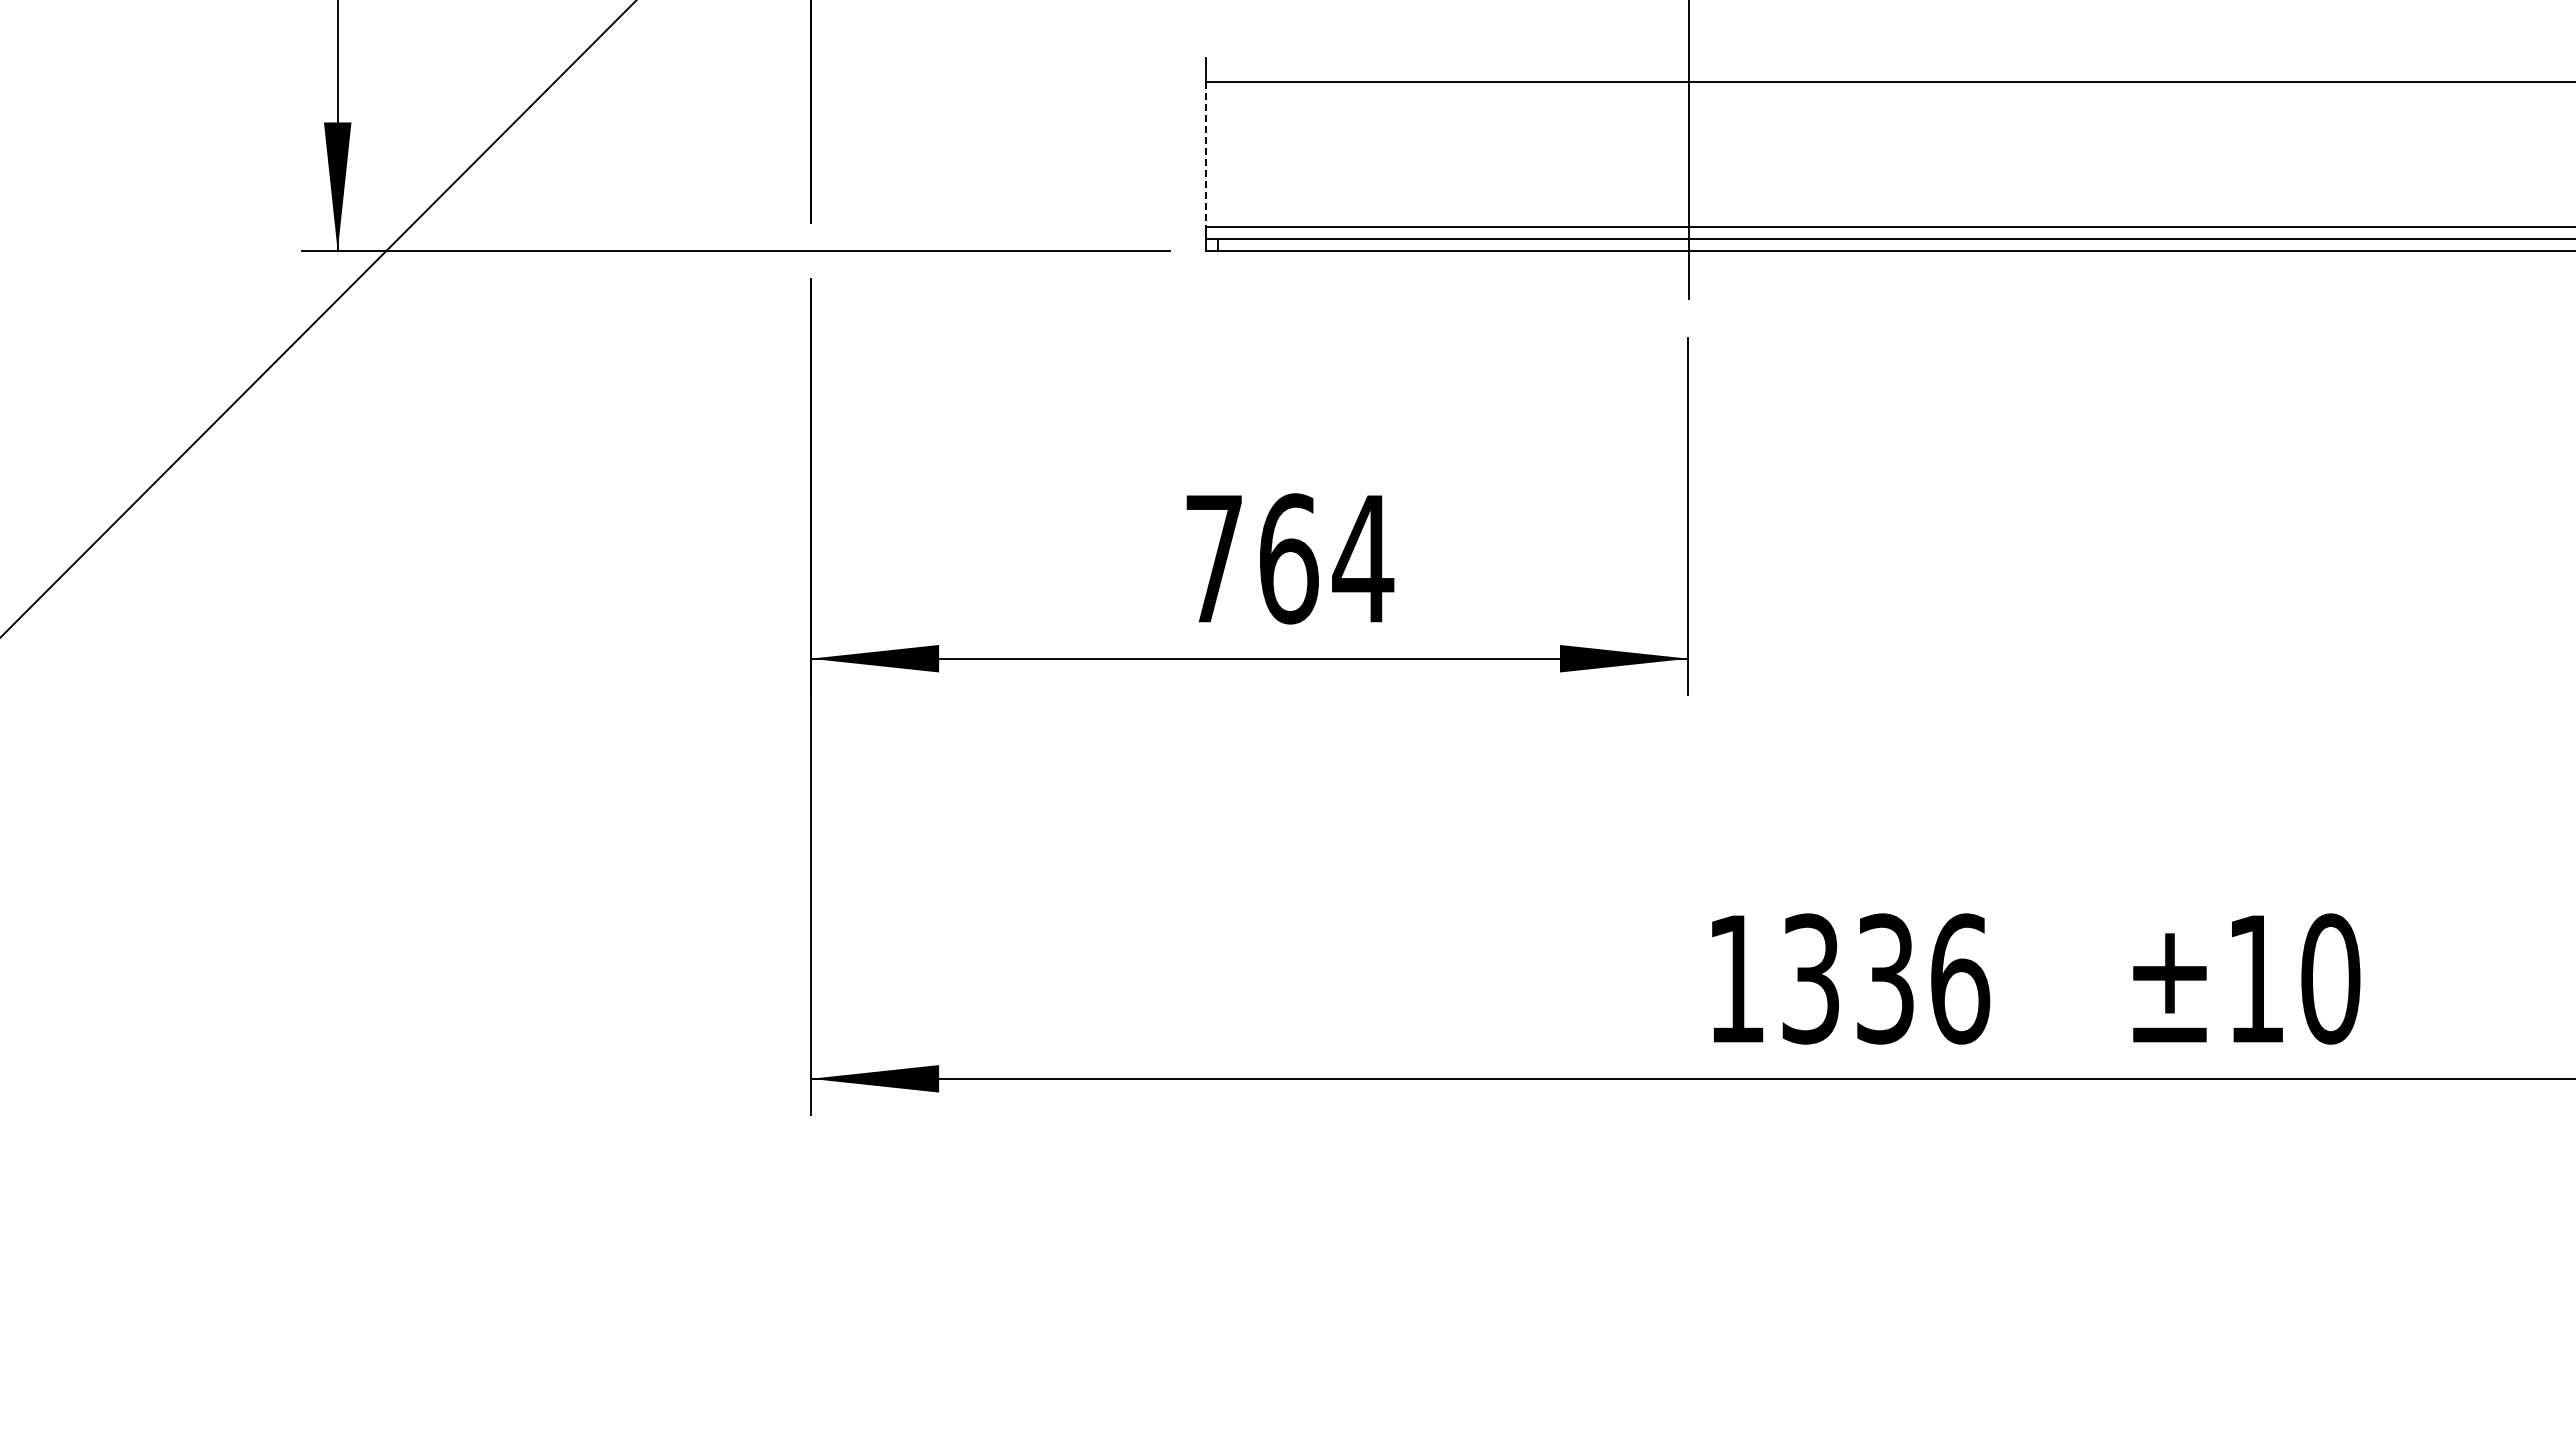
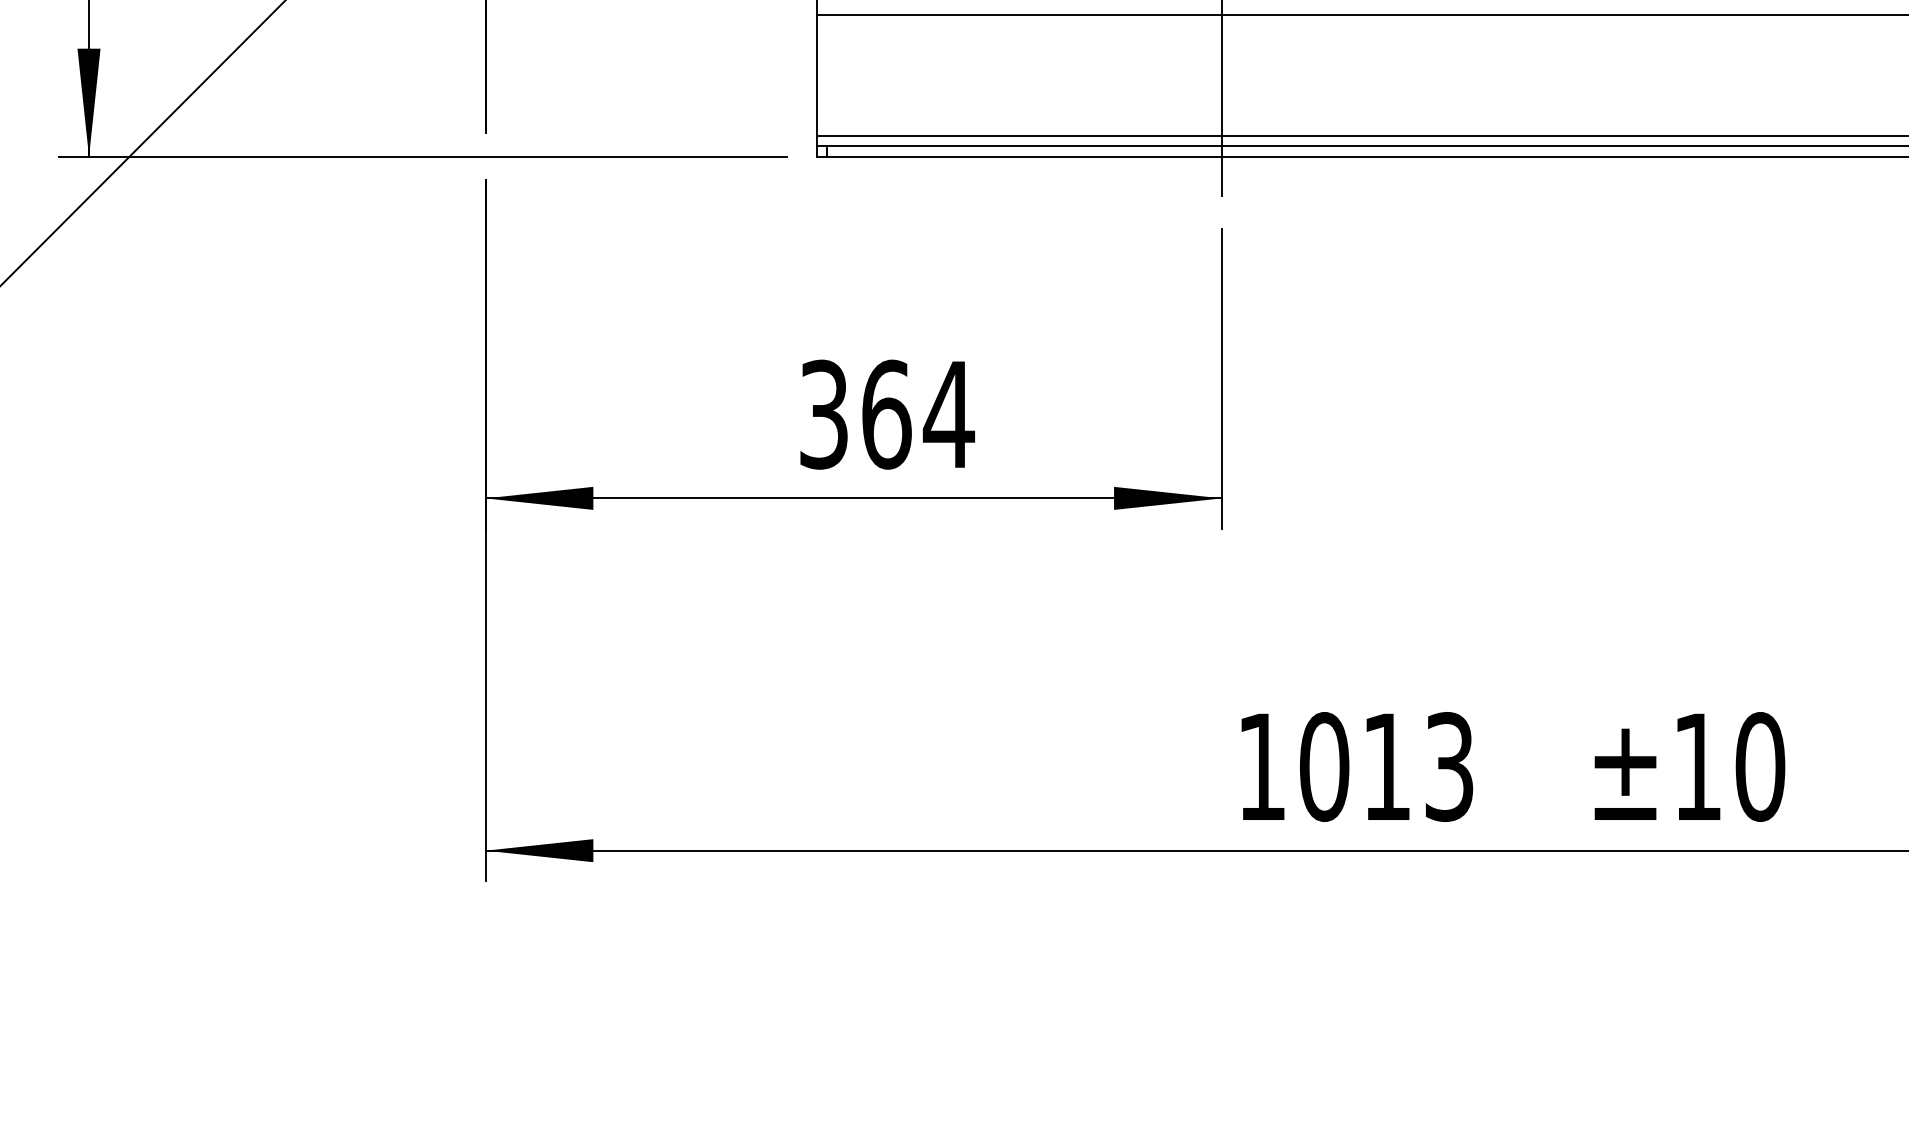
line: (1206, 155) -> (817, 76), dashed -> solid
text: (1214, 558) -> (824, 414), 764 -> 364
text: (1885, 978) -> (1387, 766), 1336 -> 1013

